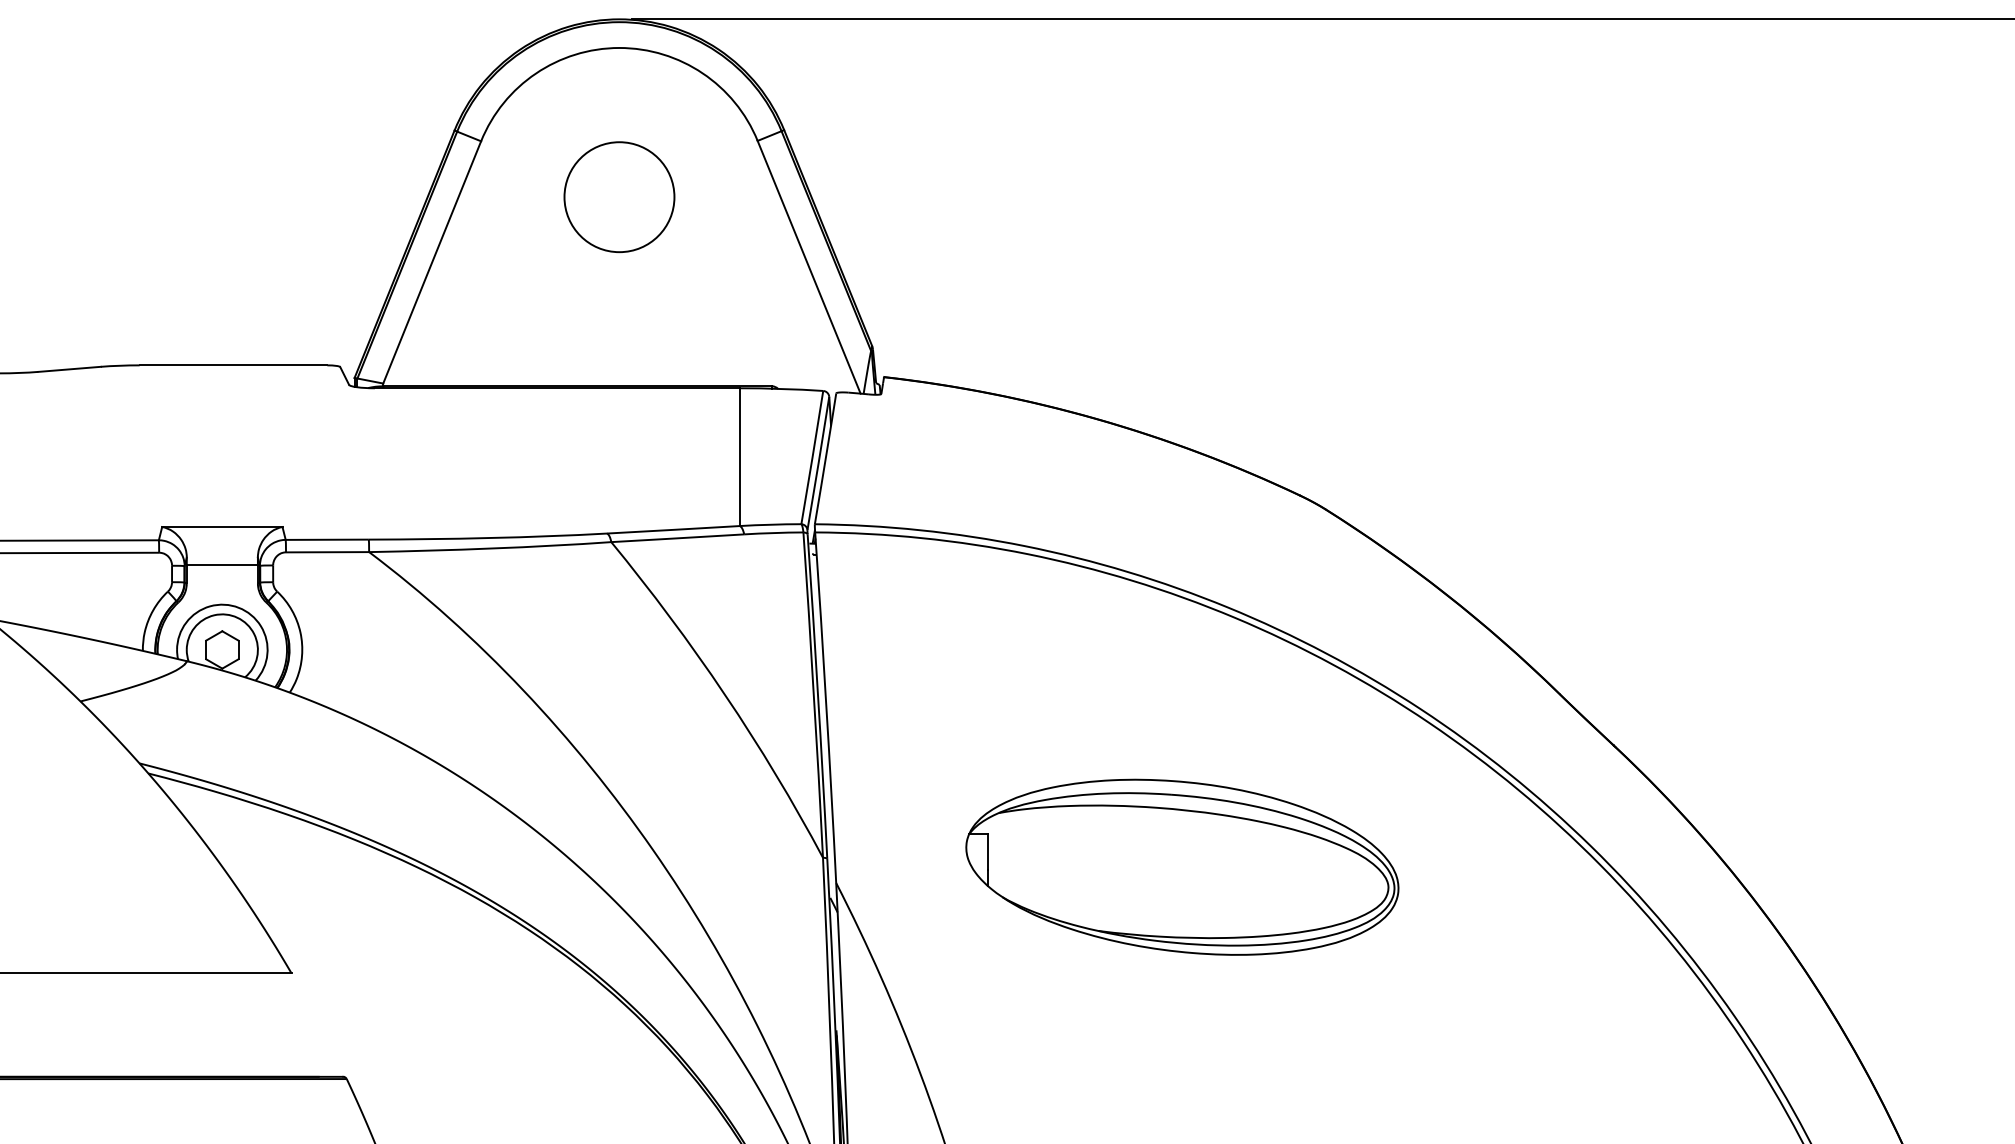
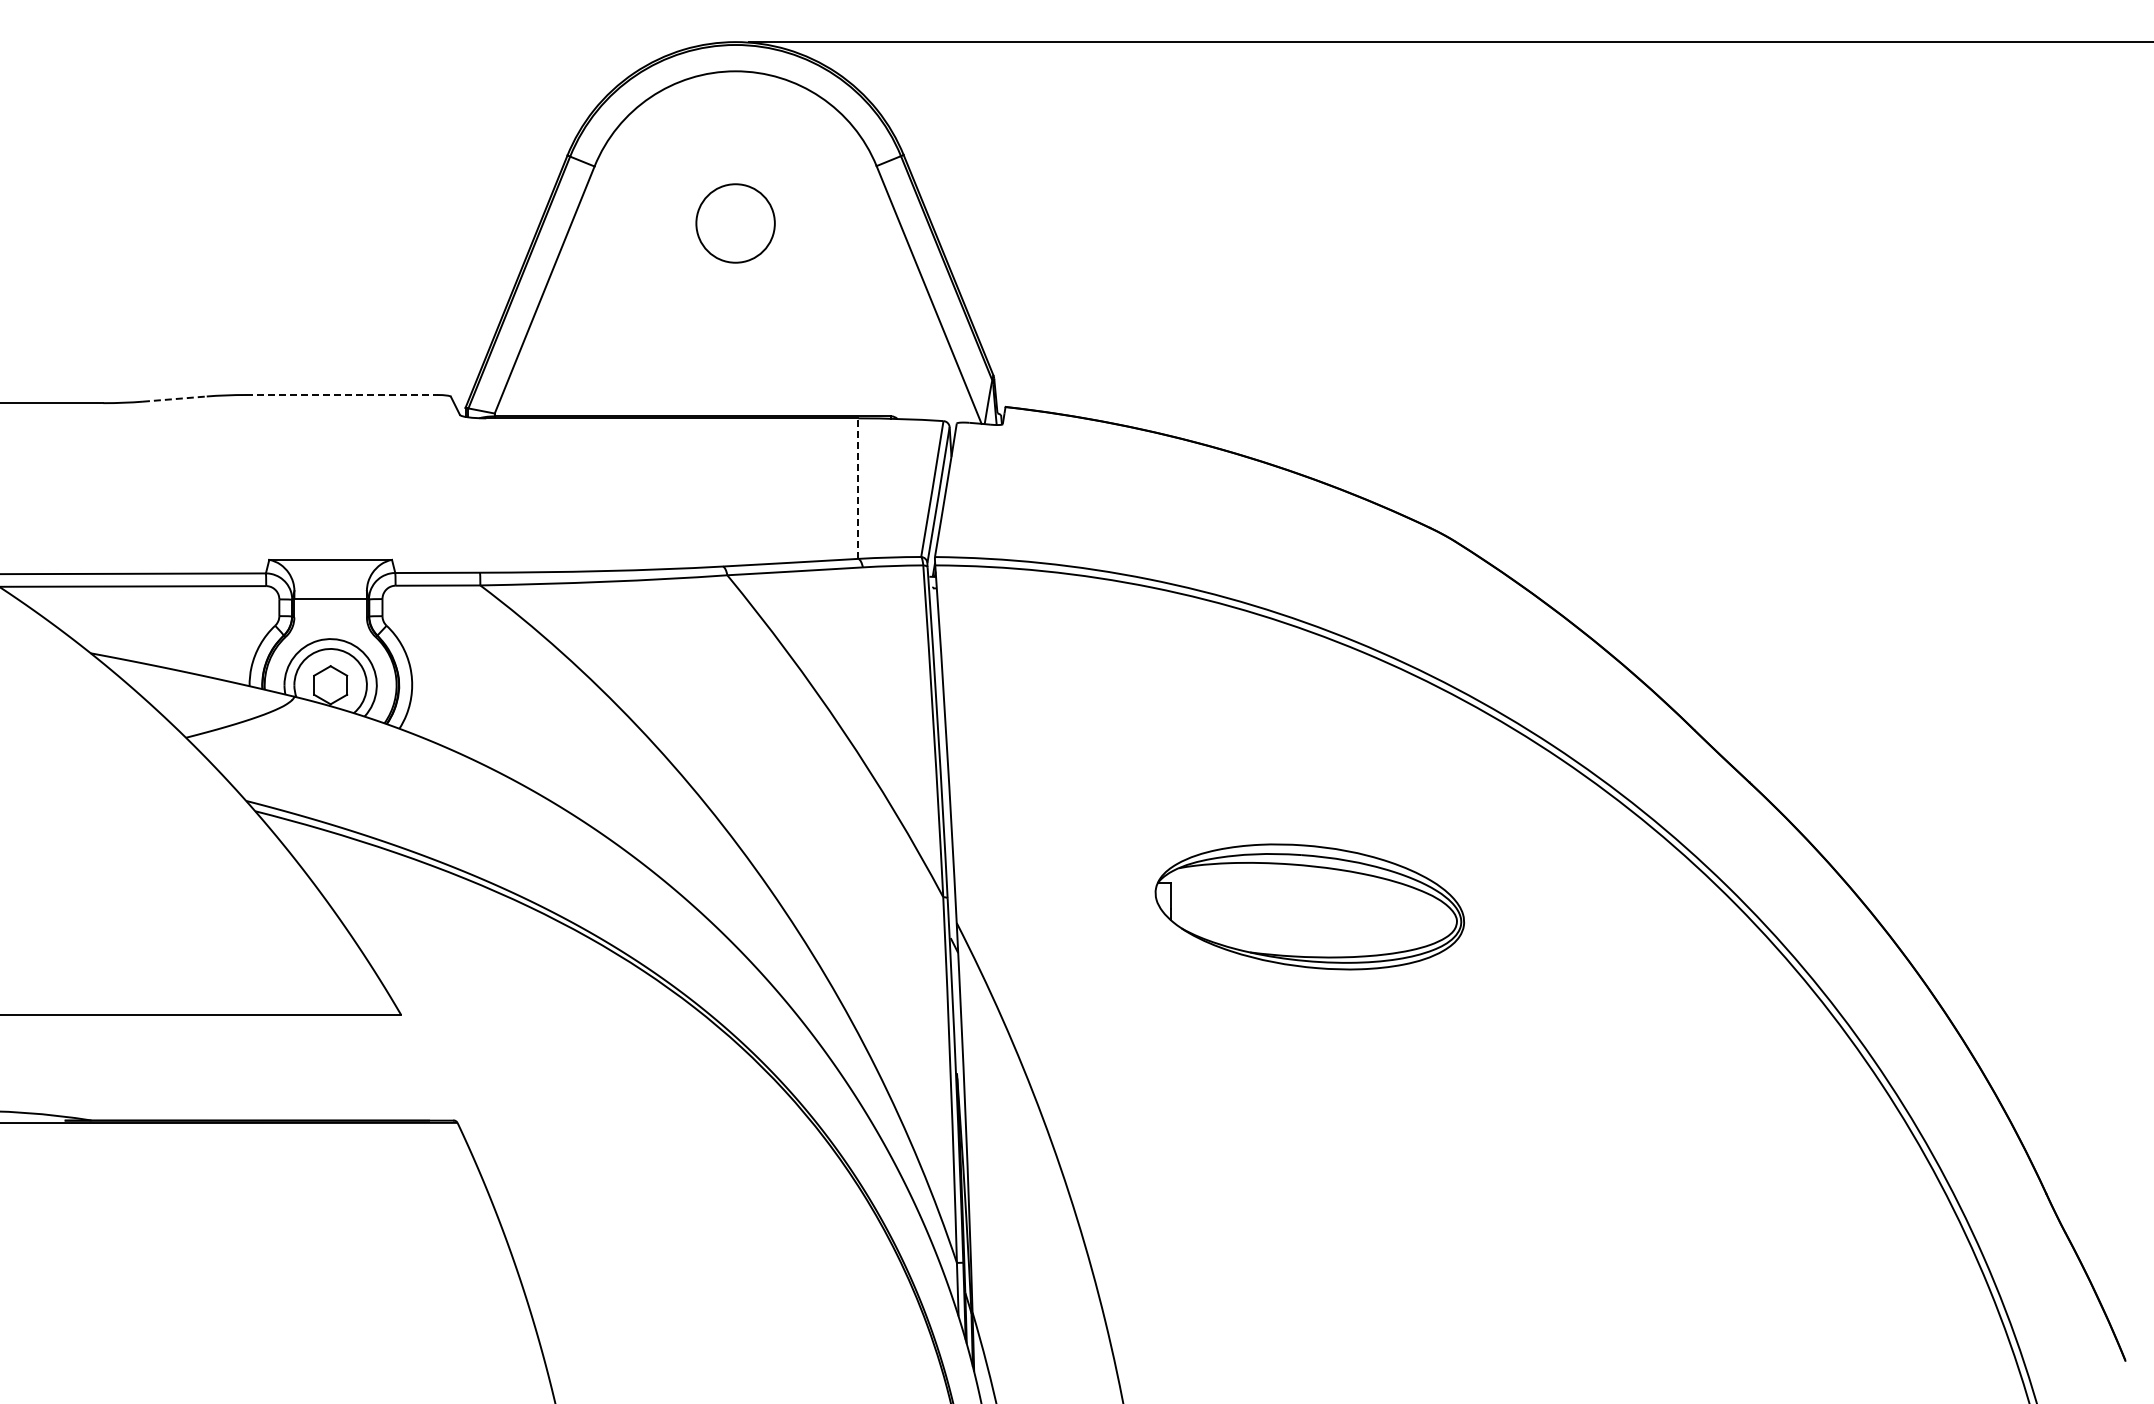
circle: (619, 197) -> (735, 223), size x0.7
line: (233, 365) -> (342, 395), solid -> dashed
line: (70, 369) -> (175, 399), solid -> dashed
line: (739, 457) -> (858, 488), solid -> dashed
part: (1182, 866) -> (1309, 906), size x0.7

